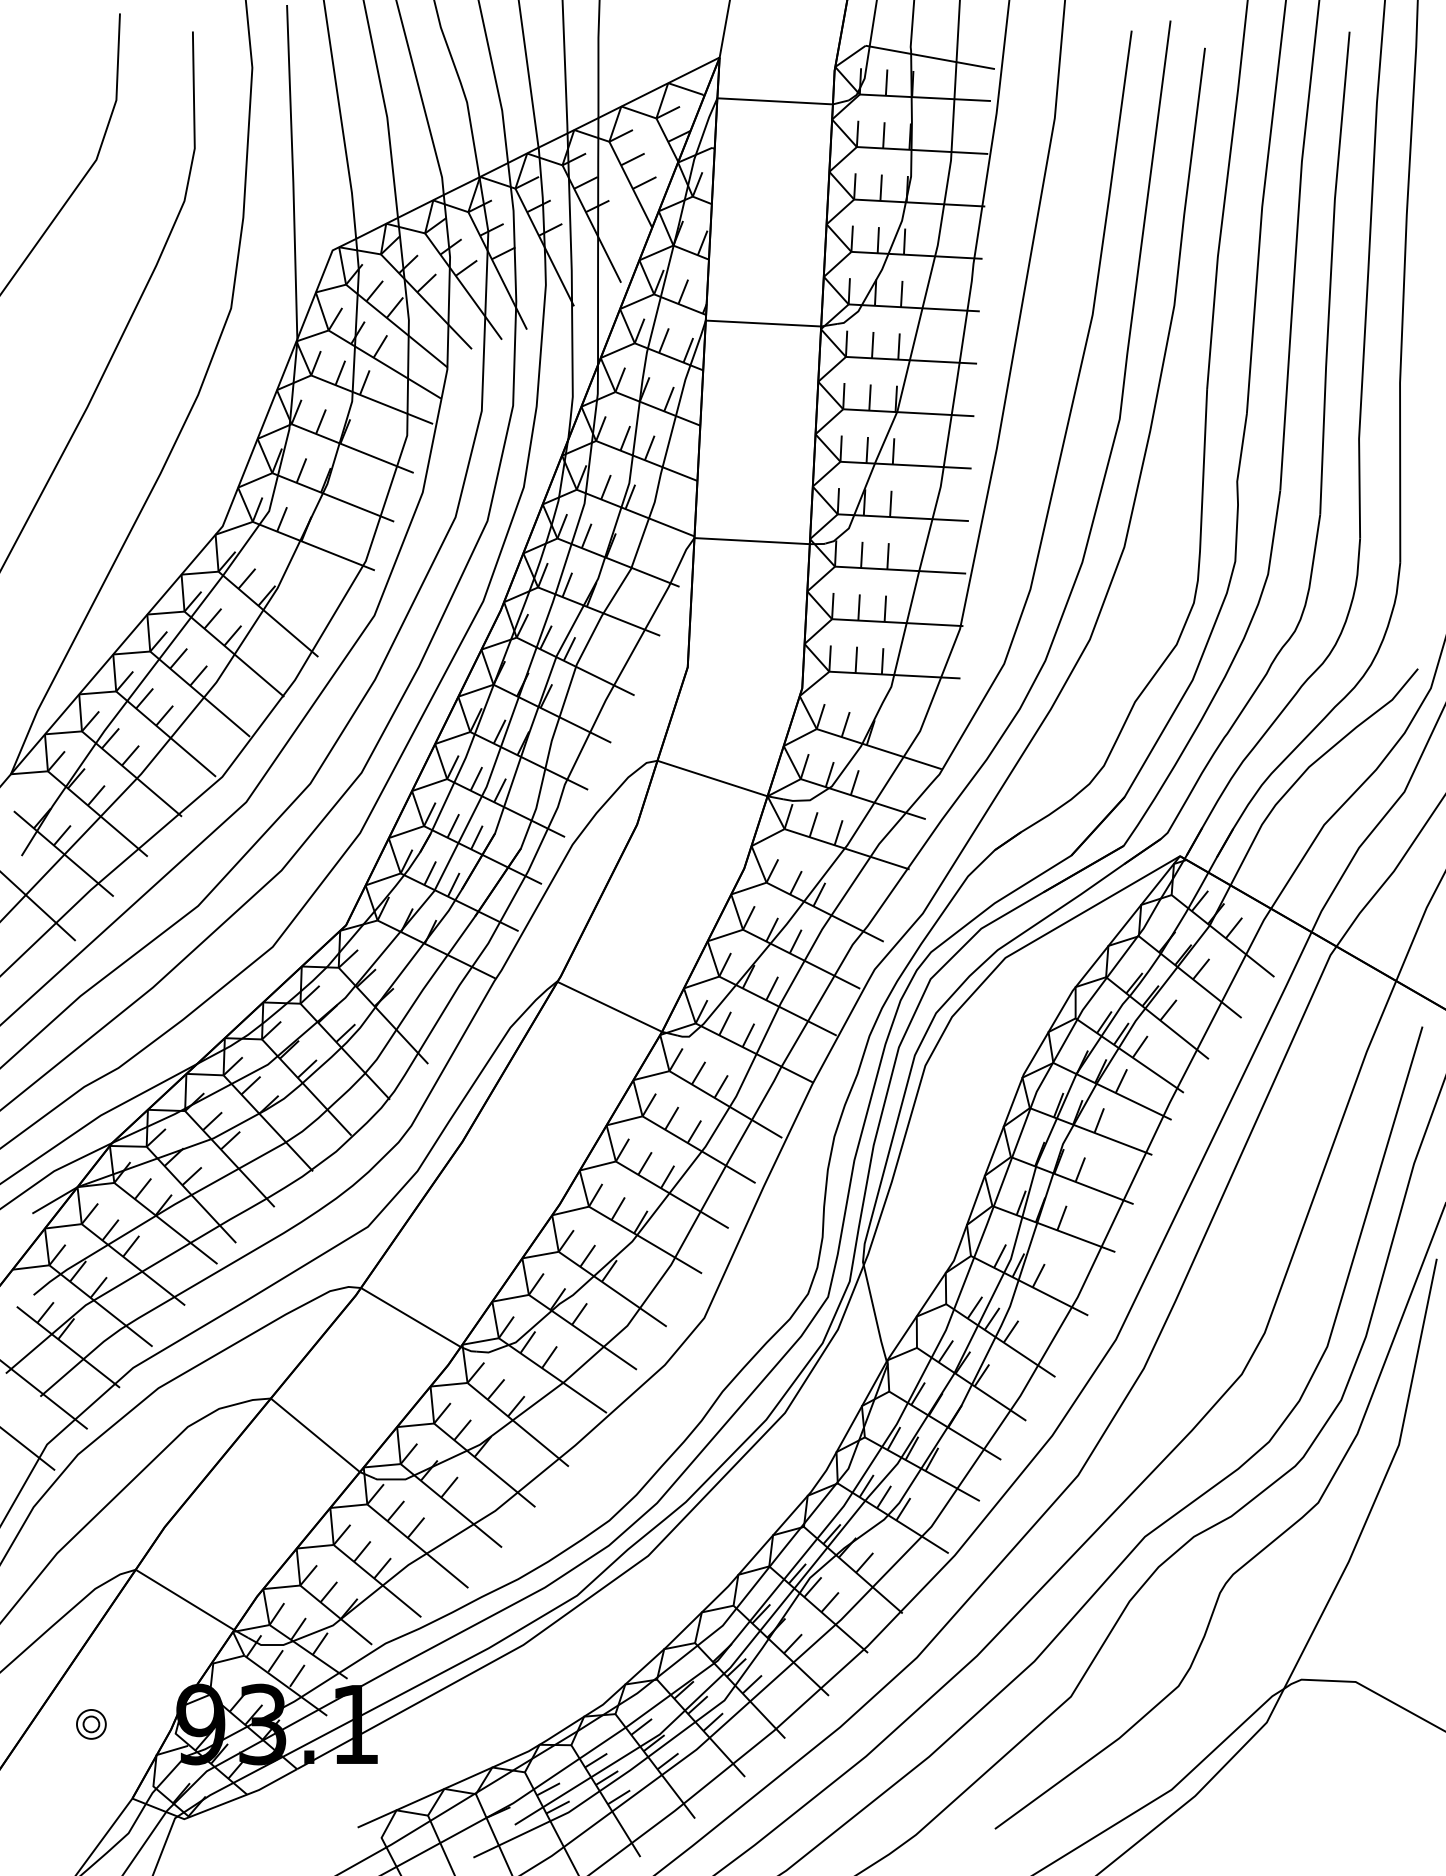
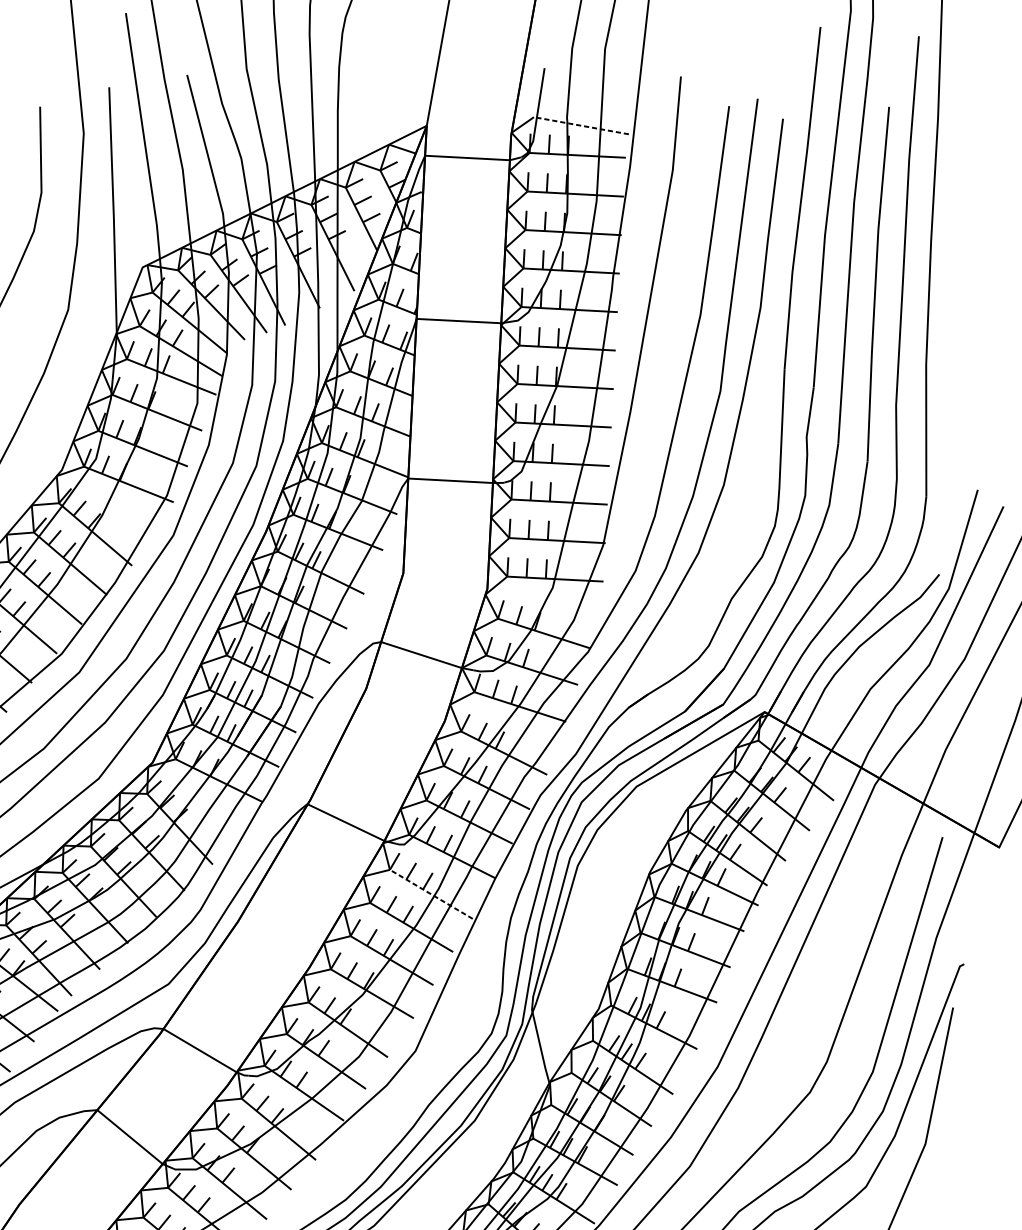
line: (930, 57) -> (581, 125), solid -> dashed
line: (725, 1104) -> (431, 894), solid -> dashed

